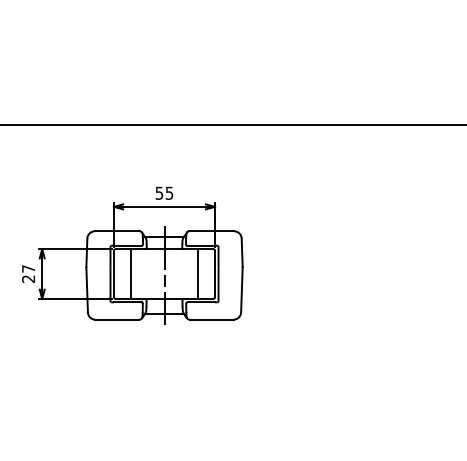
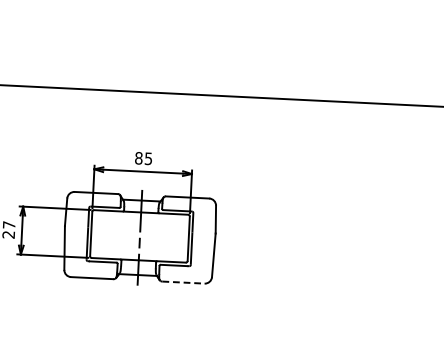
text: (159, 192) -> (138, 157), 55 -> 85
line: (131, 273) -> (108, 234), removed
line: (197, 273) -> (171, 237), removed
line: (211, 319) -> (183, 282), solid -> dashed

